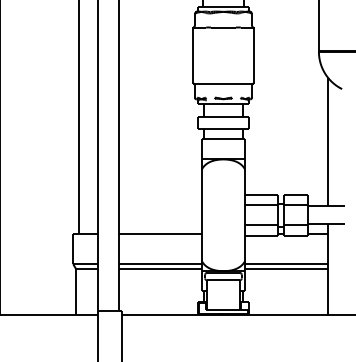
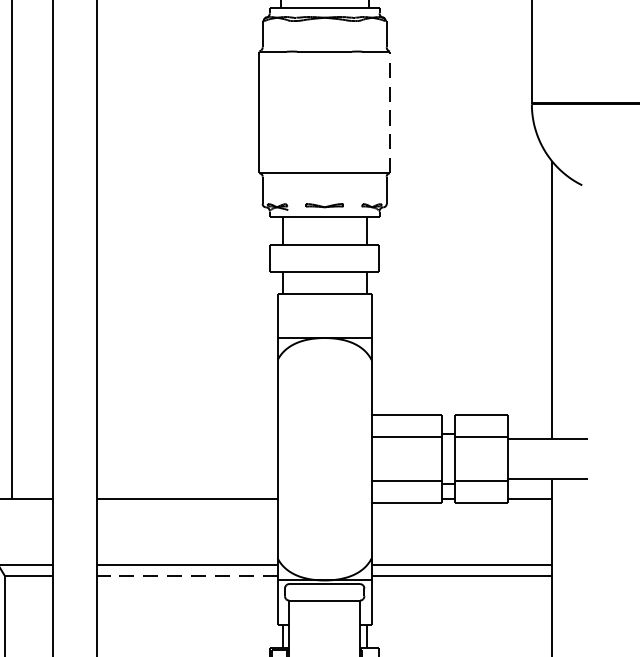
line: (253, 55) -> (389, 112), solid -> dashed
line: (160, 269) -> (187, 576), solid -> dashed

